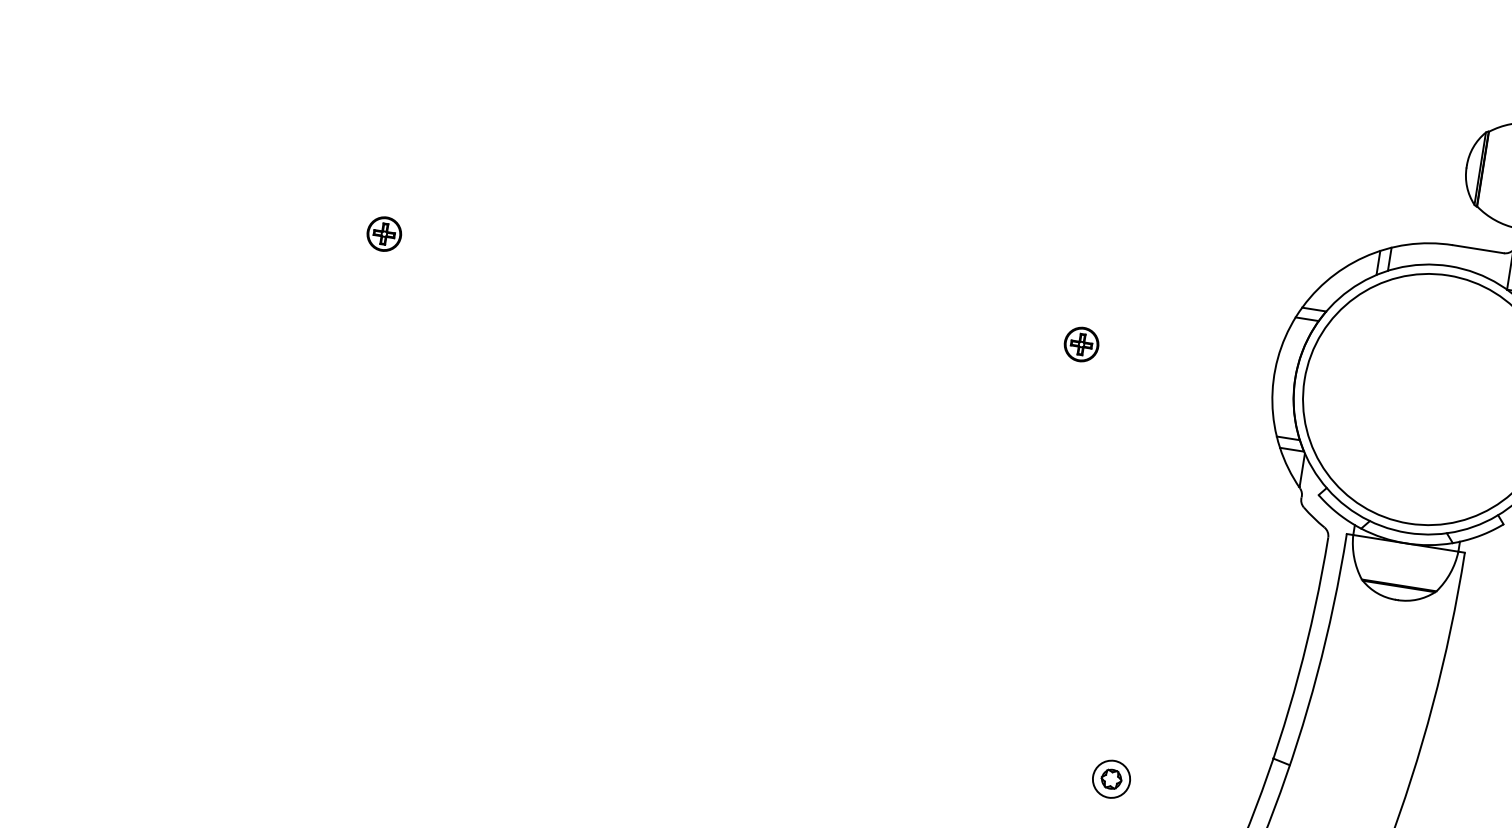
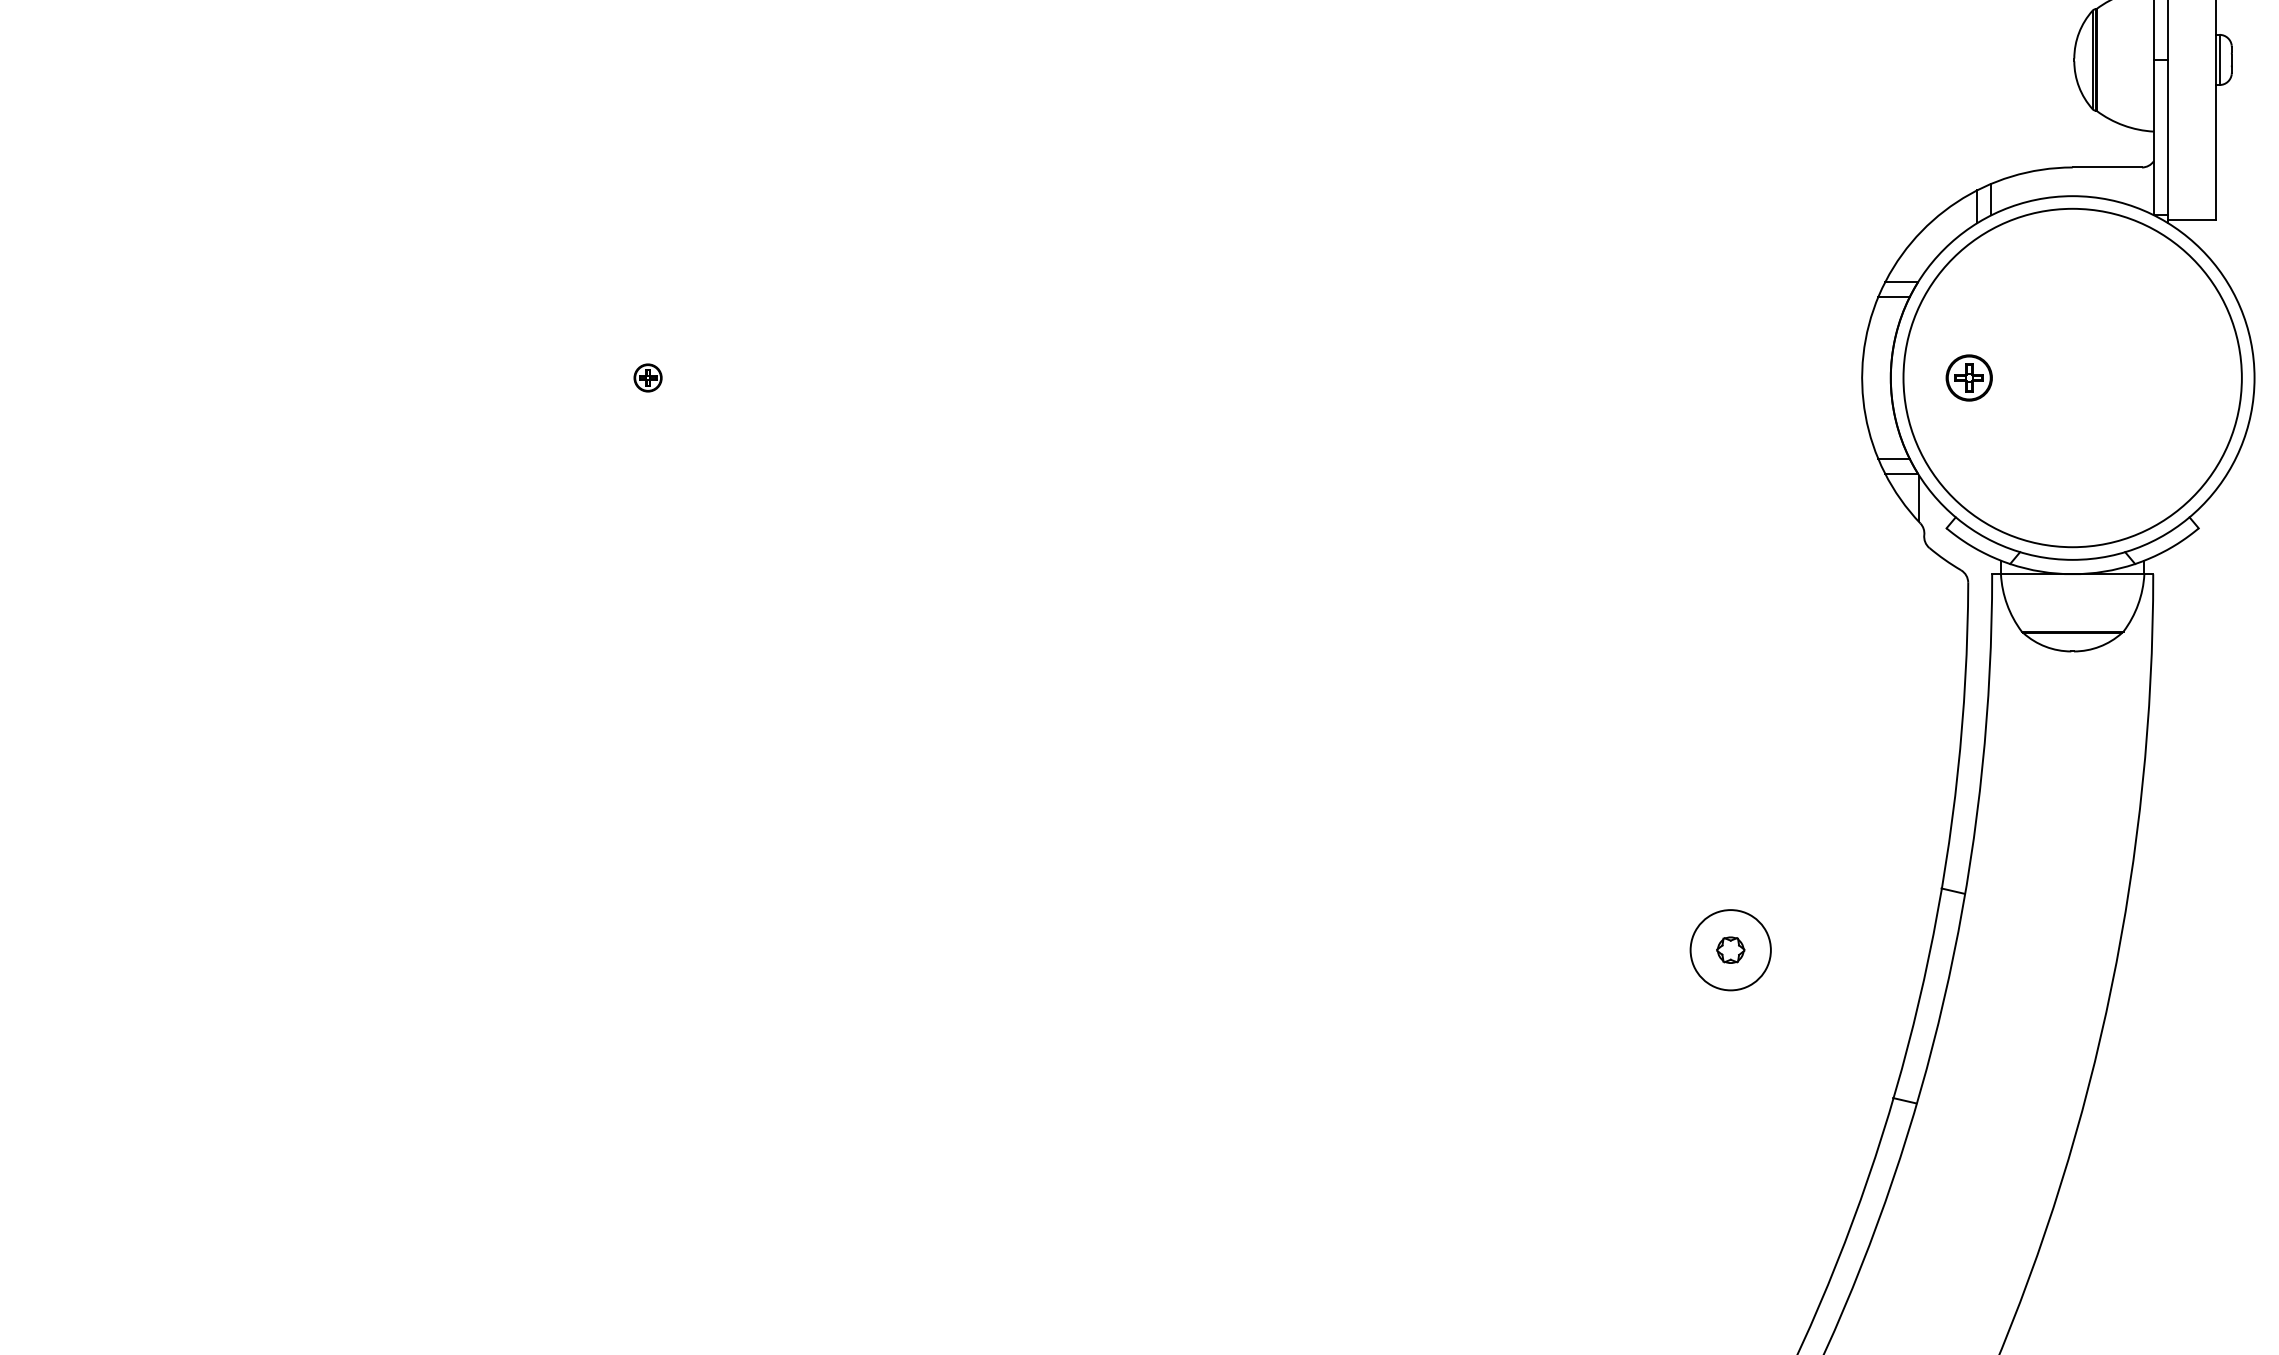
part: (383, 233) -> (647, 377), size x0.6
part: (1081, 344) -> (1968, 377), moved
circle: (1111, 779) -> (1730, 950), size x1.6

